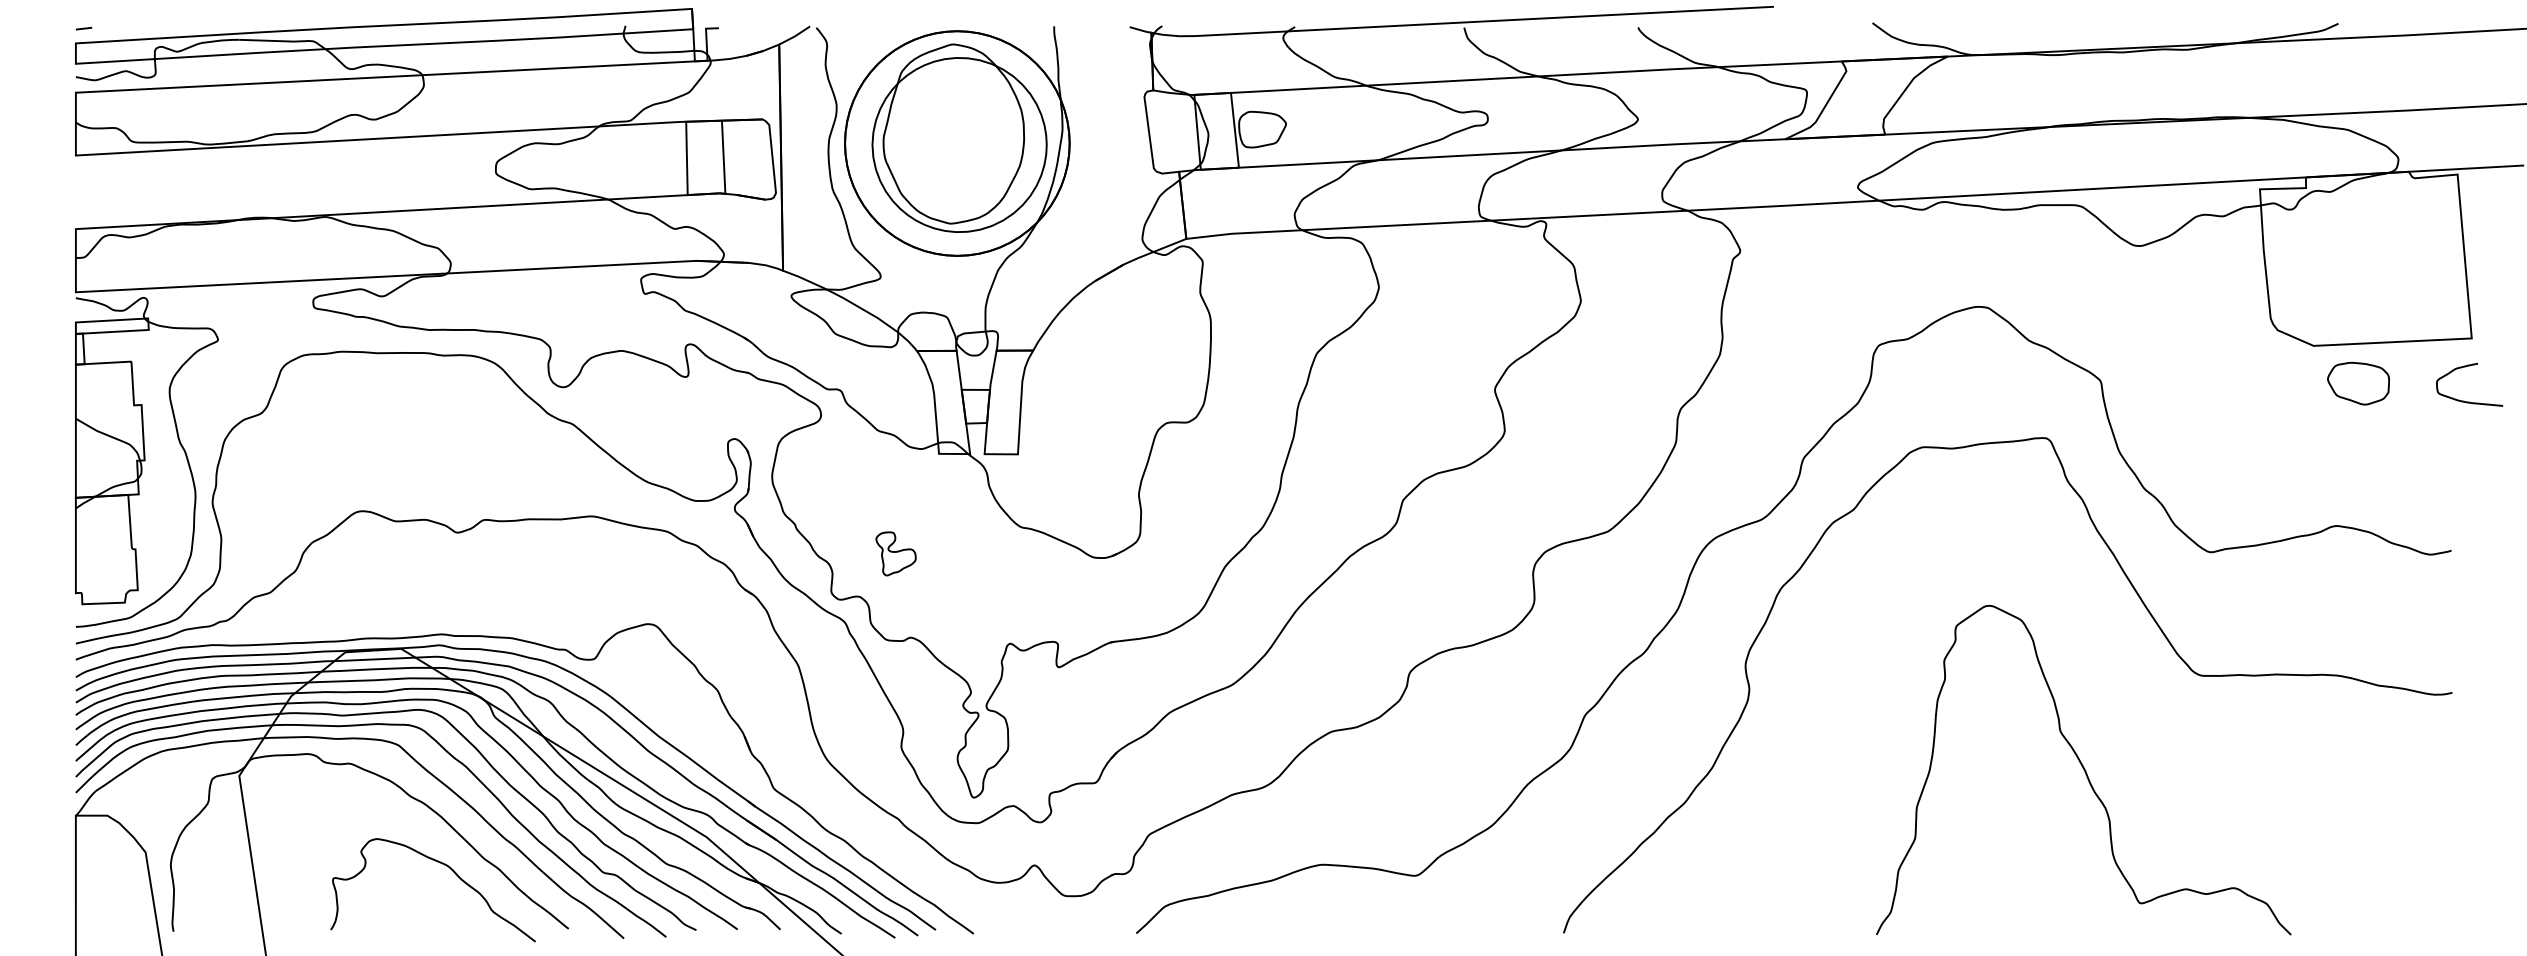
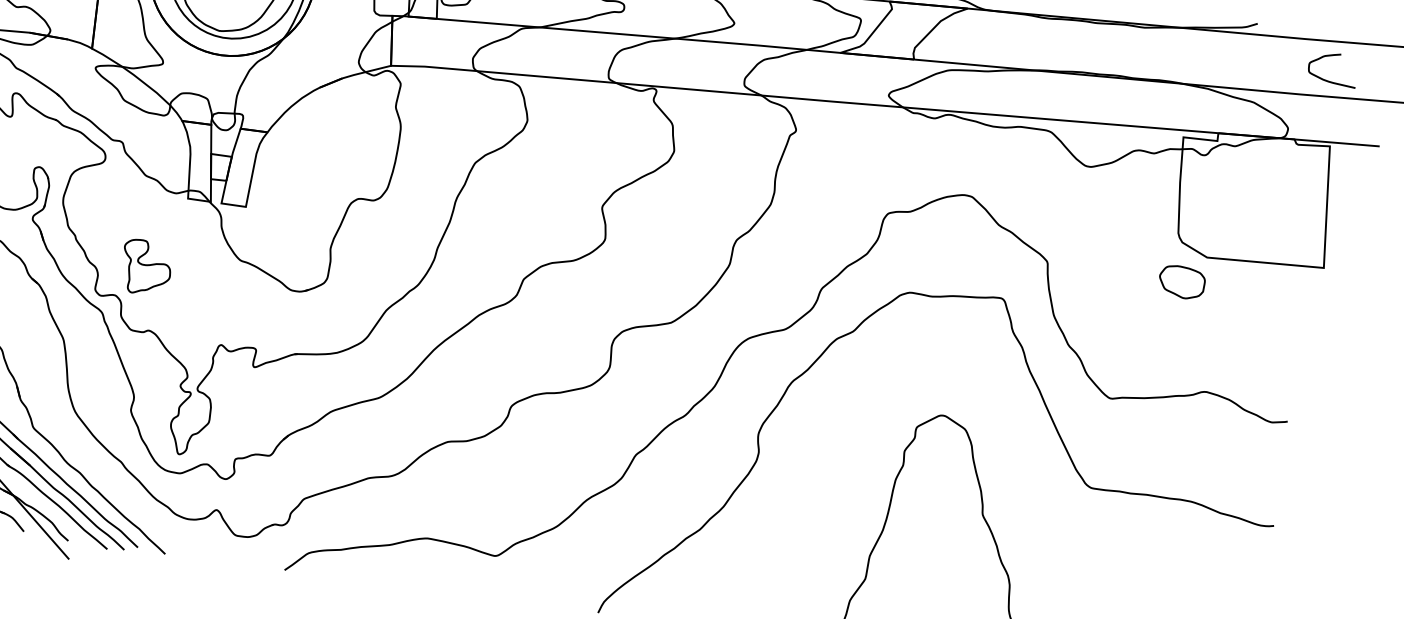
part: (2358, 383) -> (1181, 282), moved
curve: (2469, 401) -> (1331, 81), moved
part: (895, 553) -> (146, 267), size x1.67

